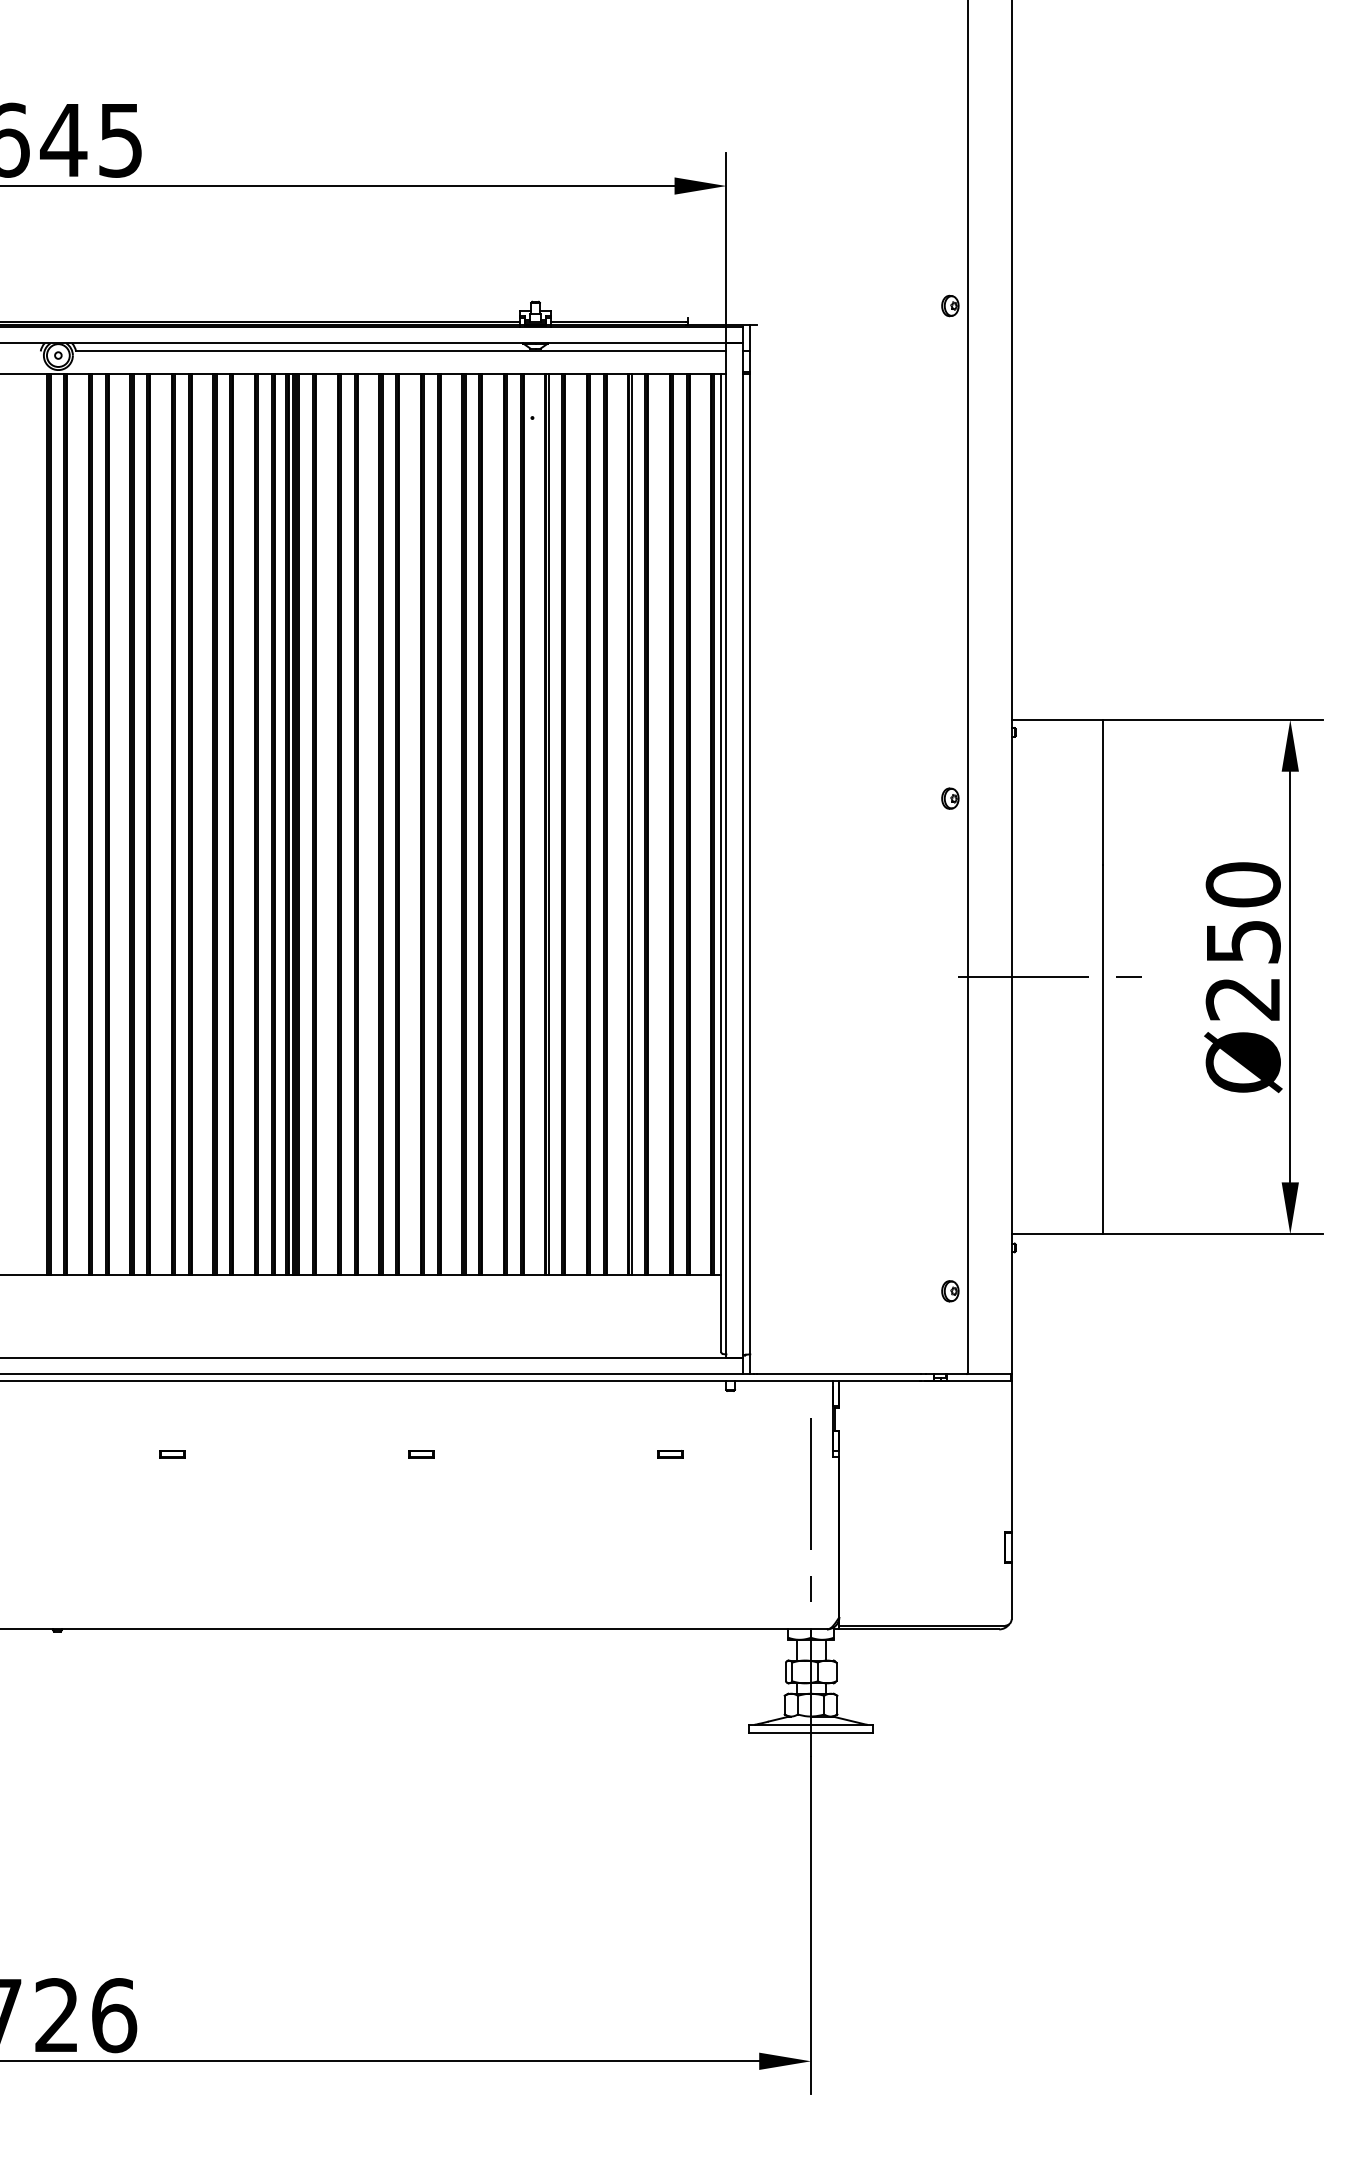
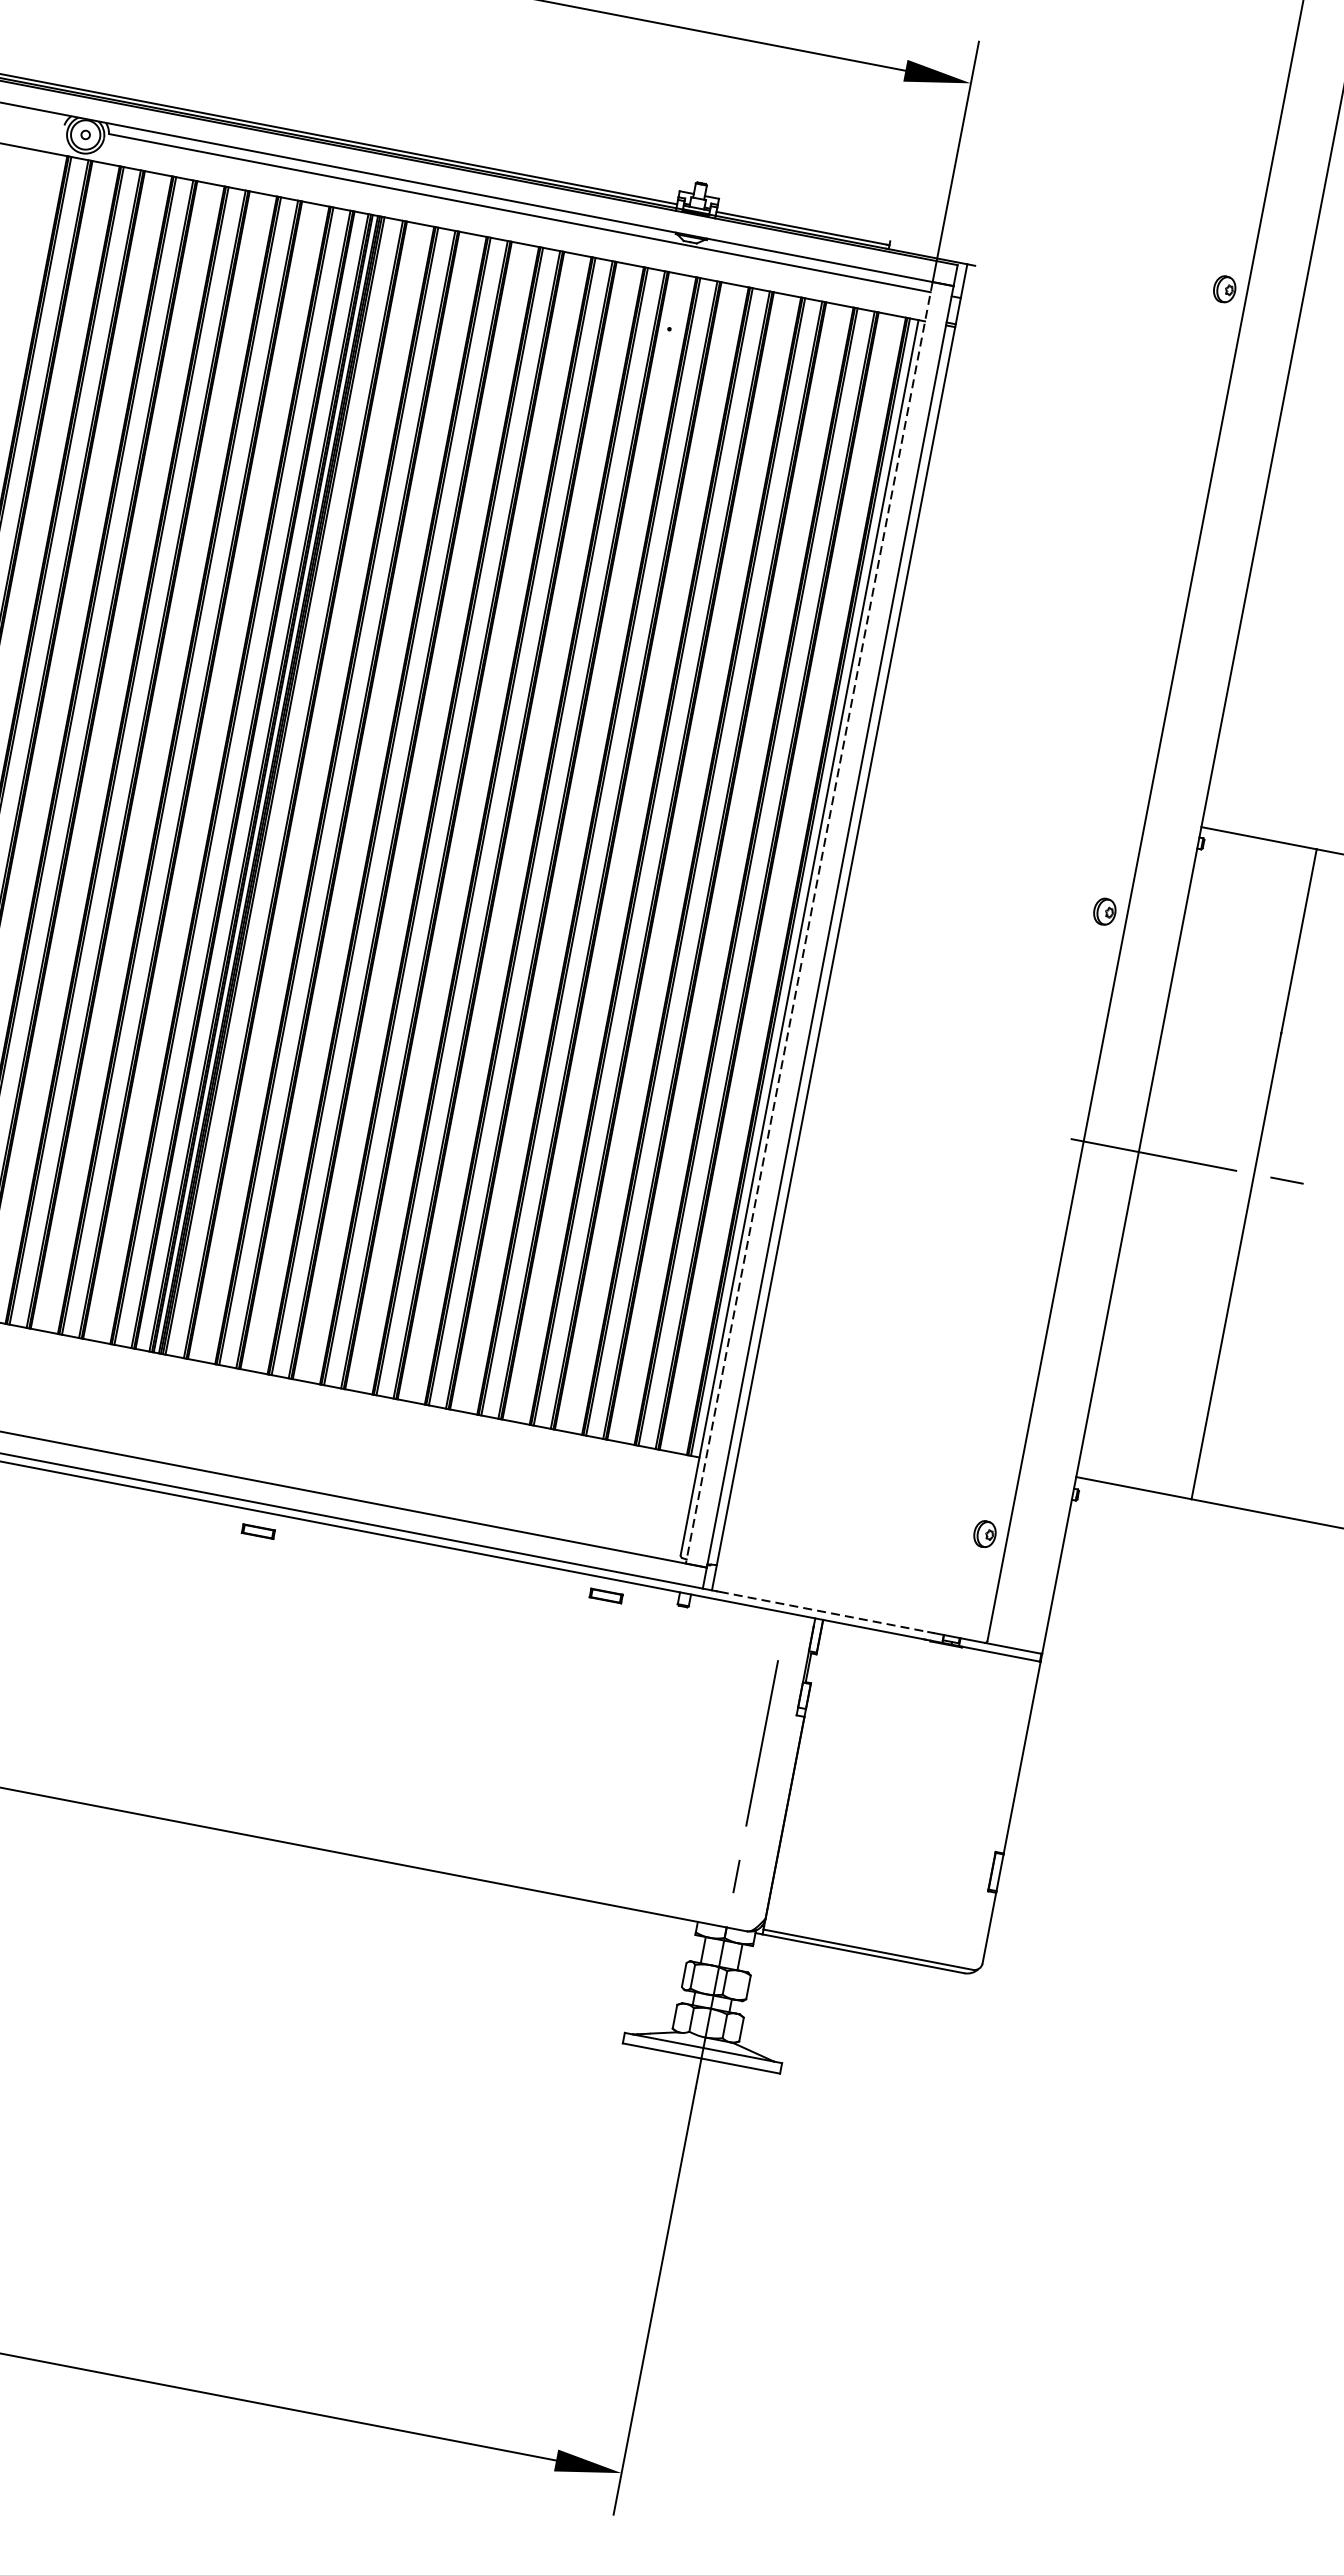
line: (726, 851) -> (809, 924), solid -> dashed
line: (839, 1374) -> (824, 1612), solid -> dashed
part: (421, 1454) -> (258, 1532), moved
part: (670, 1454) -> (606, 1596), moved

